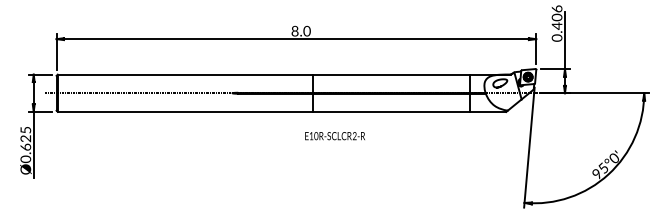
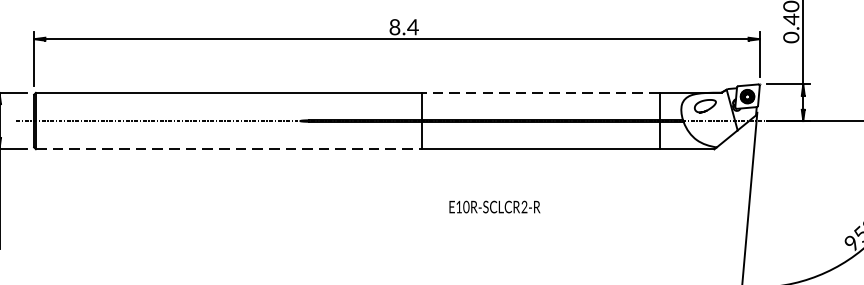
text: (306, 30) -> (412, 26), 8.0 -> 8.4
line: (391, 74) -> (540, 92), solid -> dashed
line: (185, 111) -> (229, 148), solid -> dashed
text: (334, 136) -> (493, 207), moved

